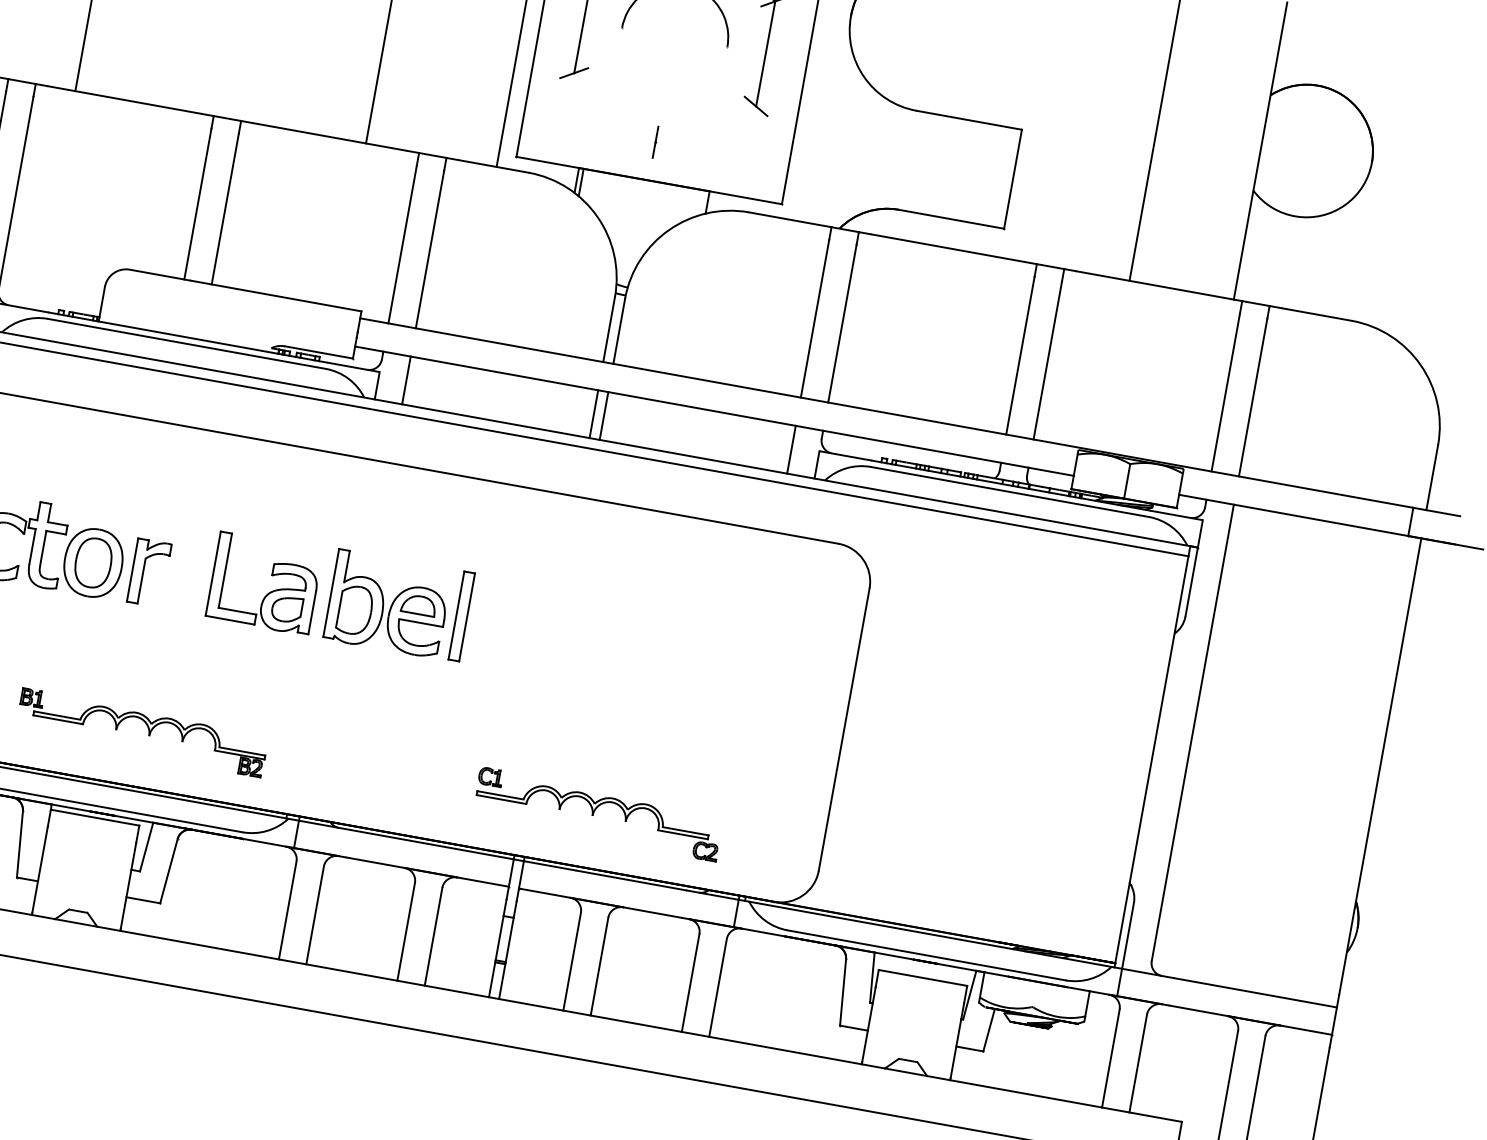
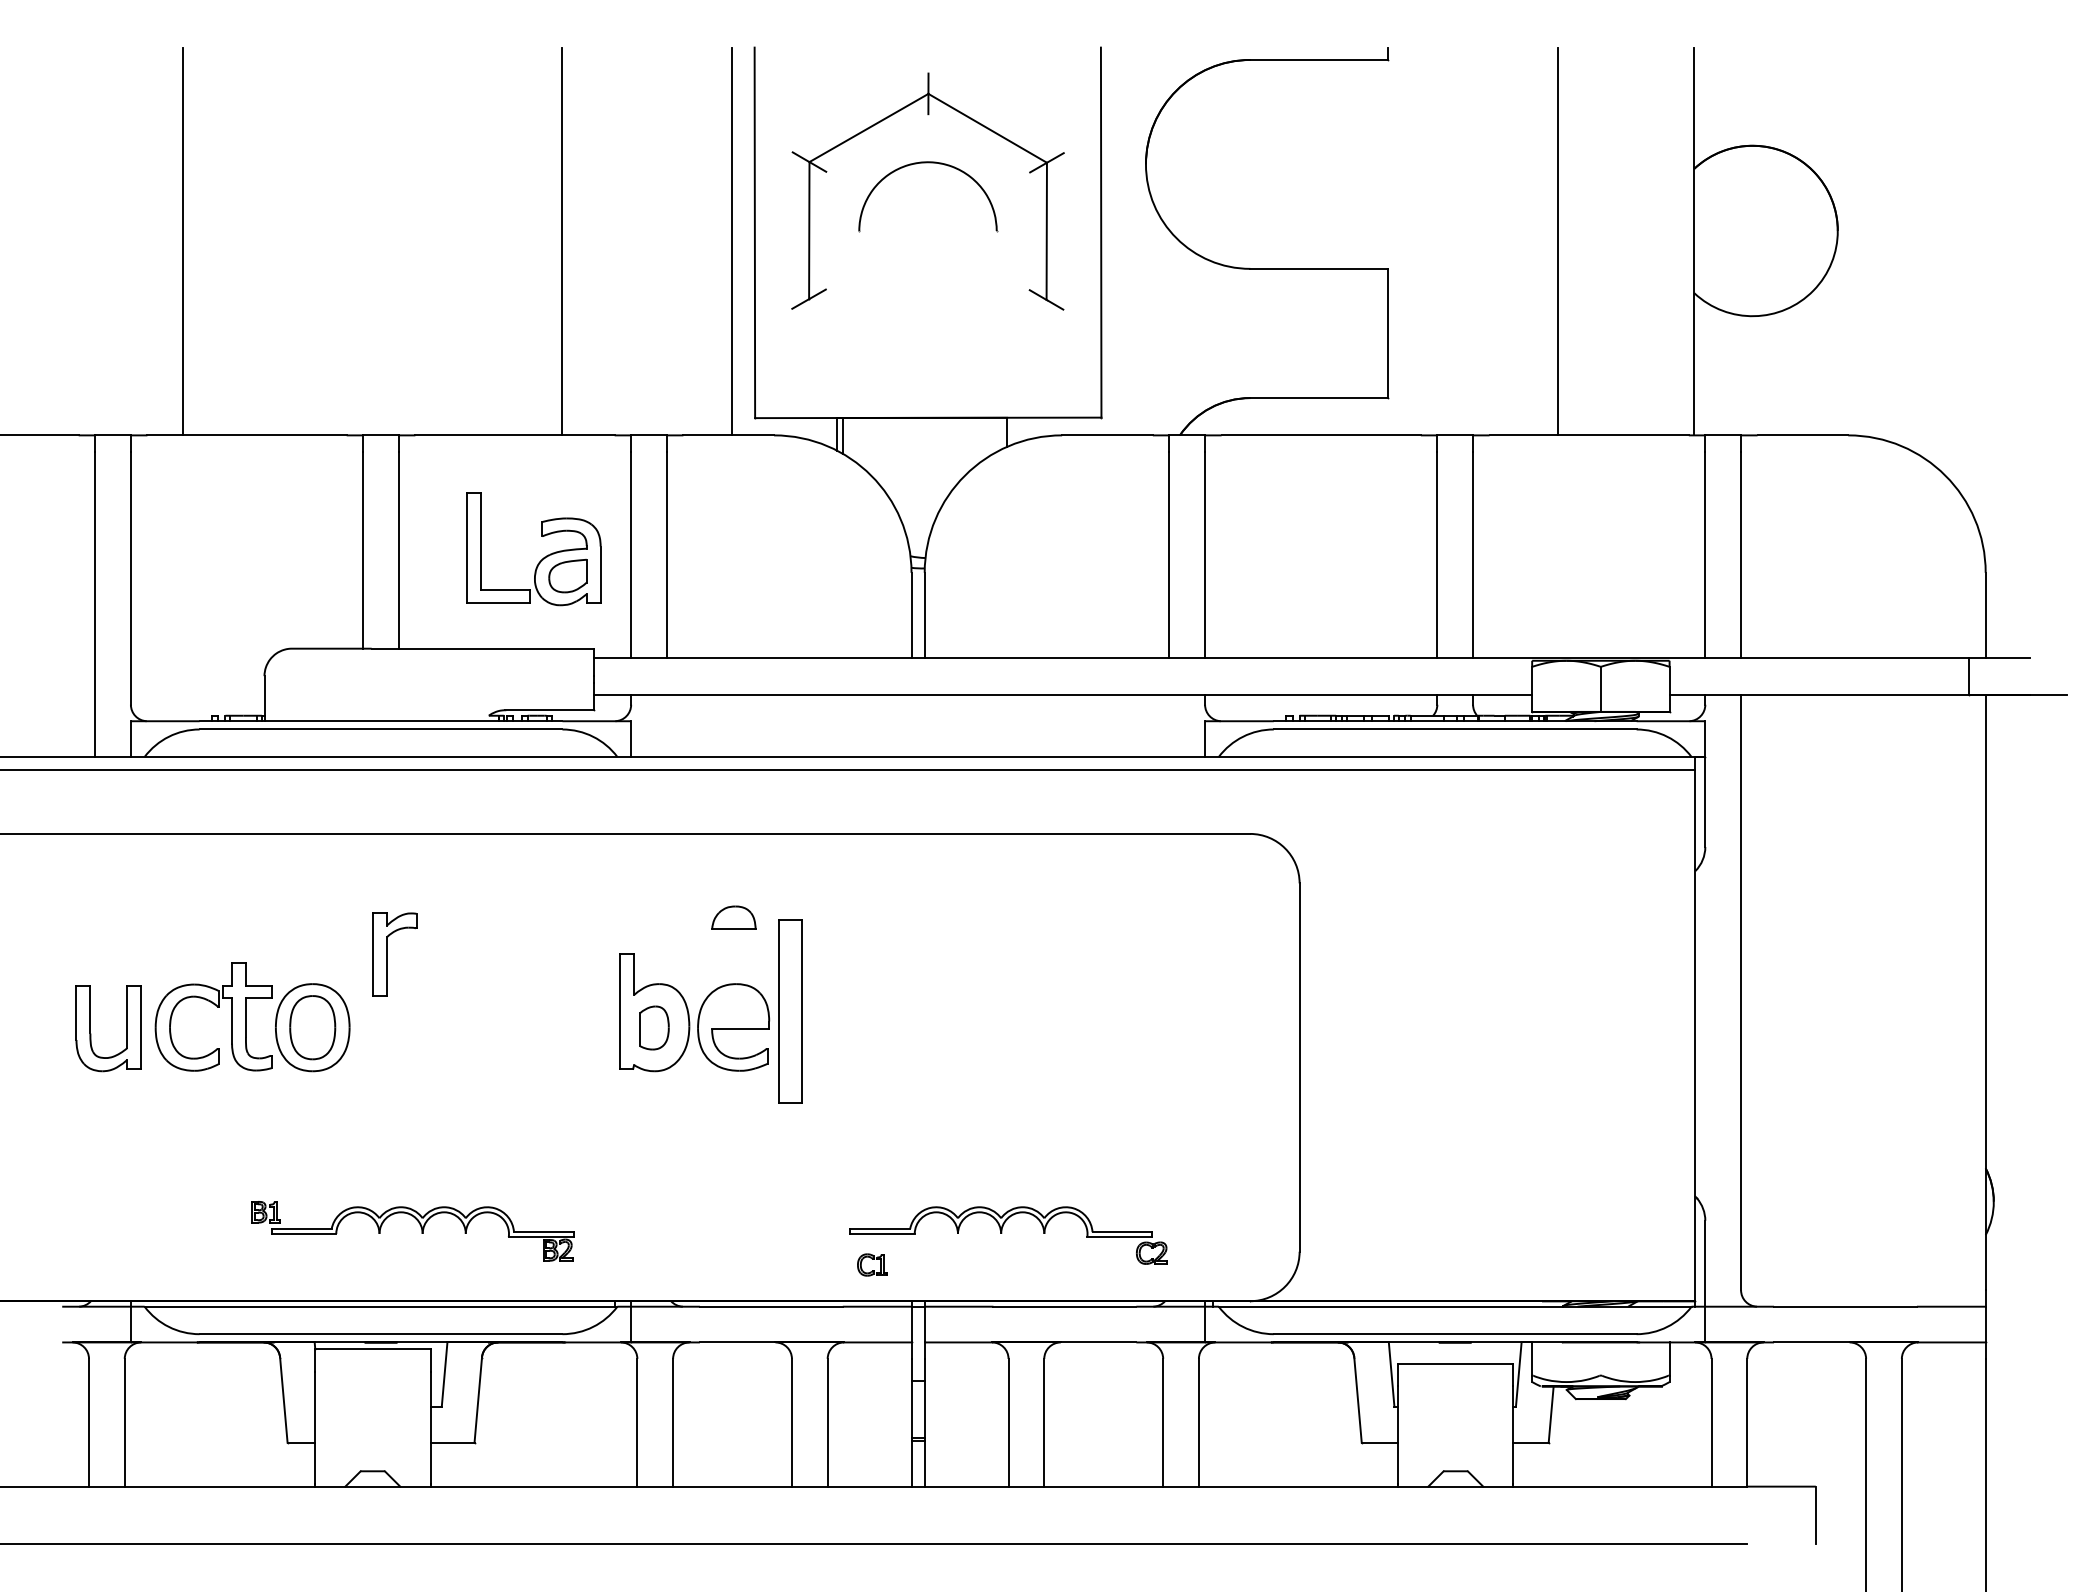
line: (655, 141) -> (927, 367), removed
line: (406, 380) -> (666, 725), removed
line: (593, 413) -> (911, 725), removed
line: (603, 415) -> (924, 725), removed
line: (791, 449) -> (1169, 725), removed
part: (143, 571) -> (387, 954), moved
part: (269, 592) -> (542, 558), moved
part: (418, 604) -> (733, 917), moved
part: (355, 609) -> (654, 1027), size x0.7
part: (461, 616) -> (790, 1011), size x1.6
part: (490, 776) -> (872, 1264), moved

